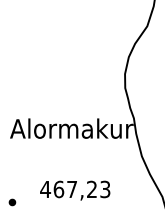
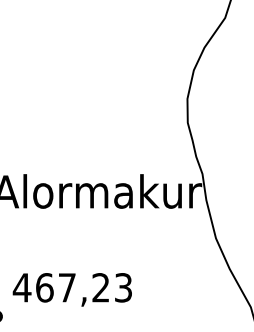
text: (75, 190) -> (72, 289), moved

